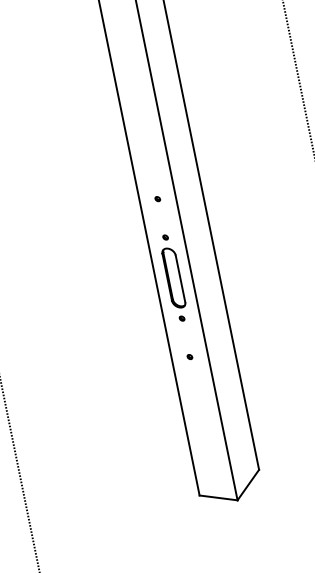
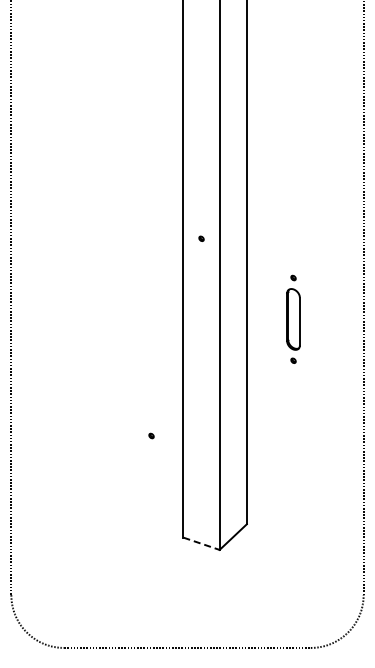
part: (173, 277) -> (293, 318), moved
part: (189, 356) -> (151, 435), moved
line: (219, 497) -> (202, 543), solid -> dashed

